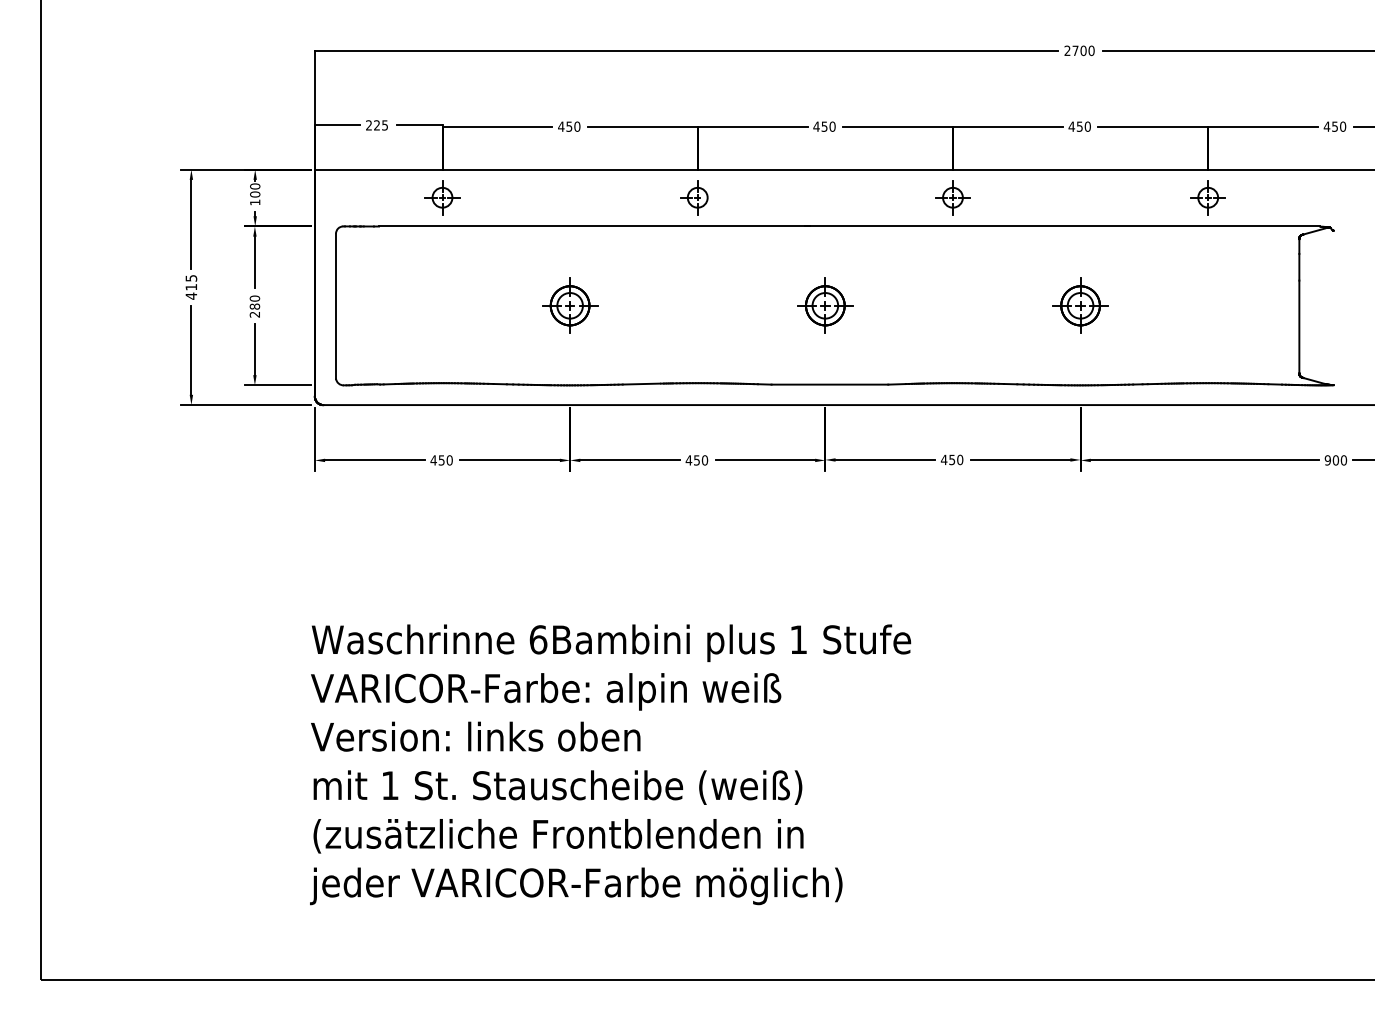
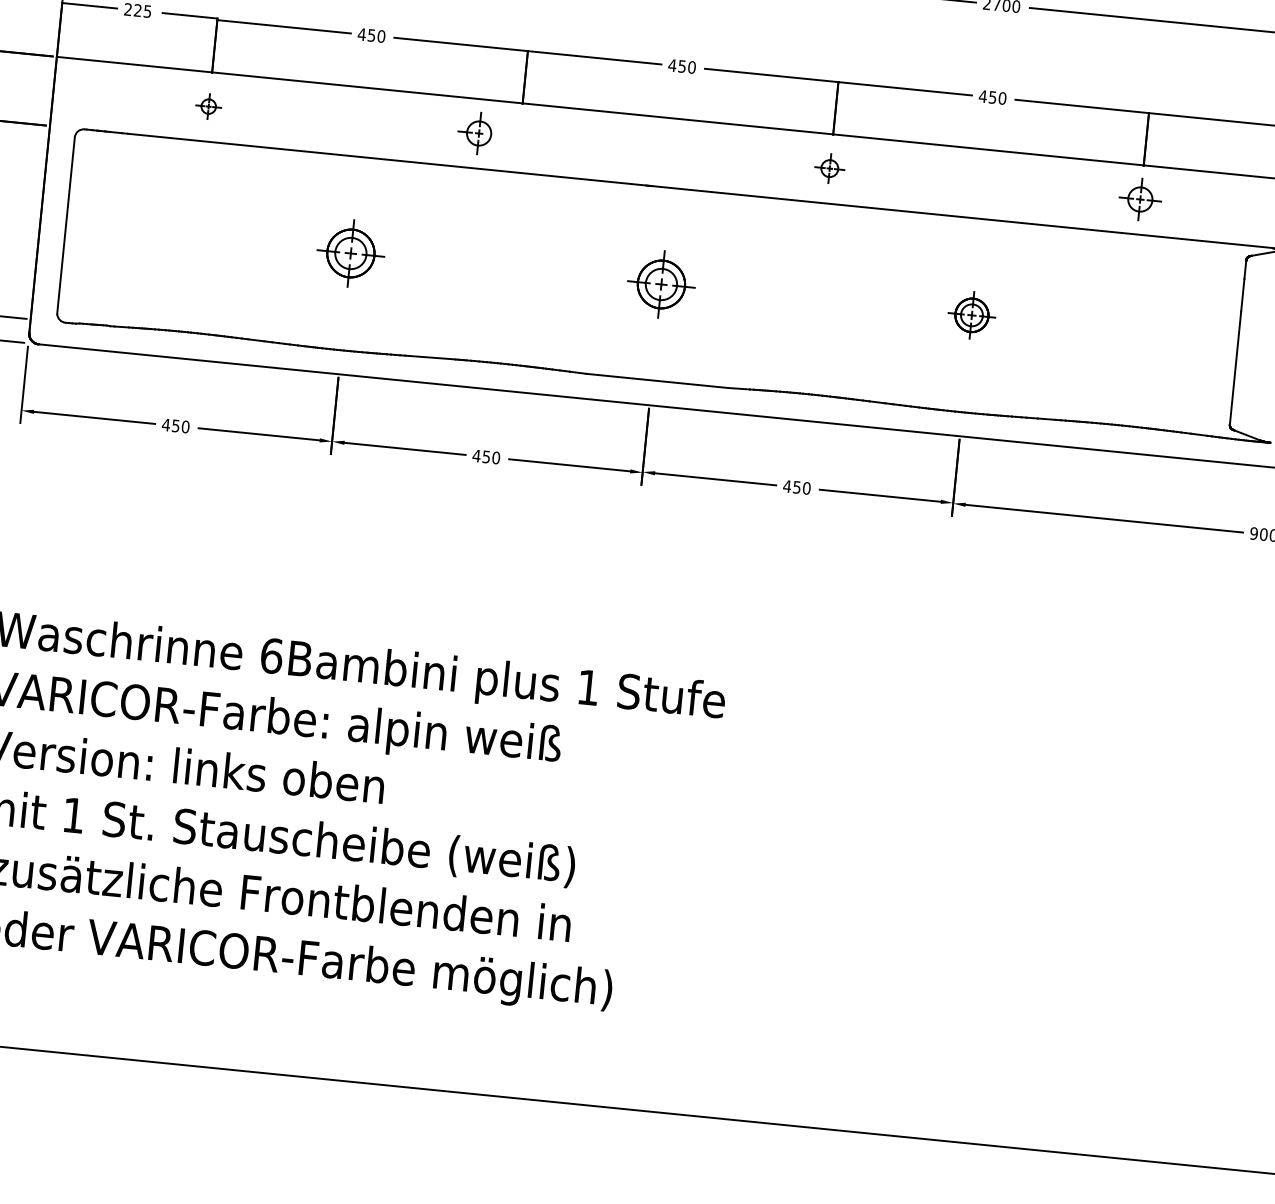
part: (442, 197) -> (208, 106), size x0.6
part: (694, 197) -> (475, 132), moved
part: (952, 197) -> (829, 168), size x0.7
part: (1080, 305) -> (971, 315), size x0.7

